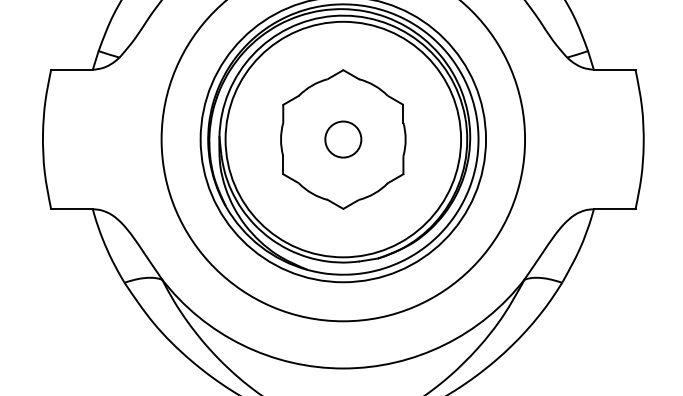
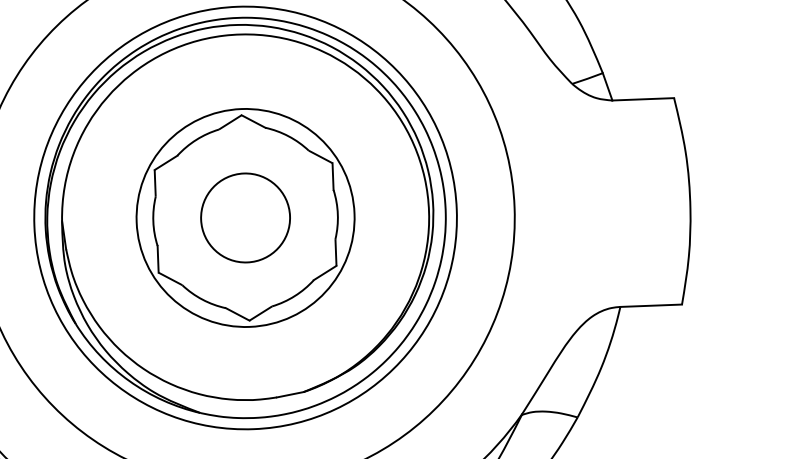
circle: (342, 139) -> (244, 217), size x0.62
circle: (343, 139) -> (245, 217), size x1.67

